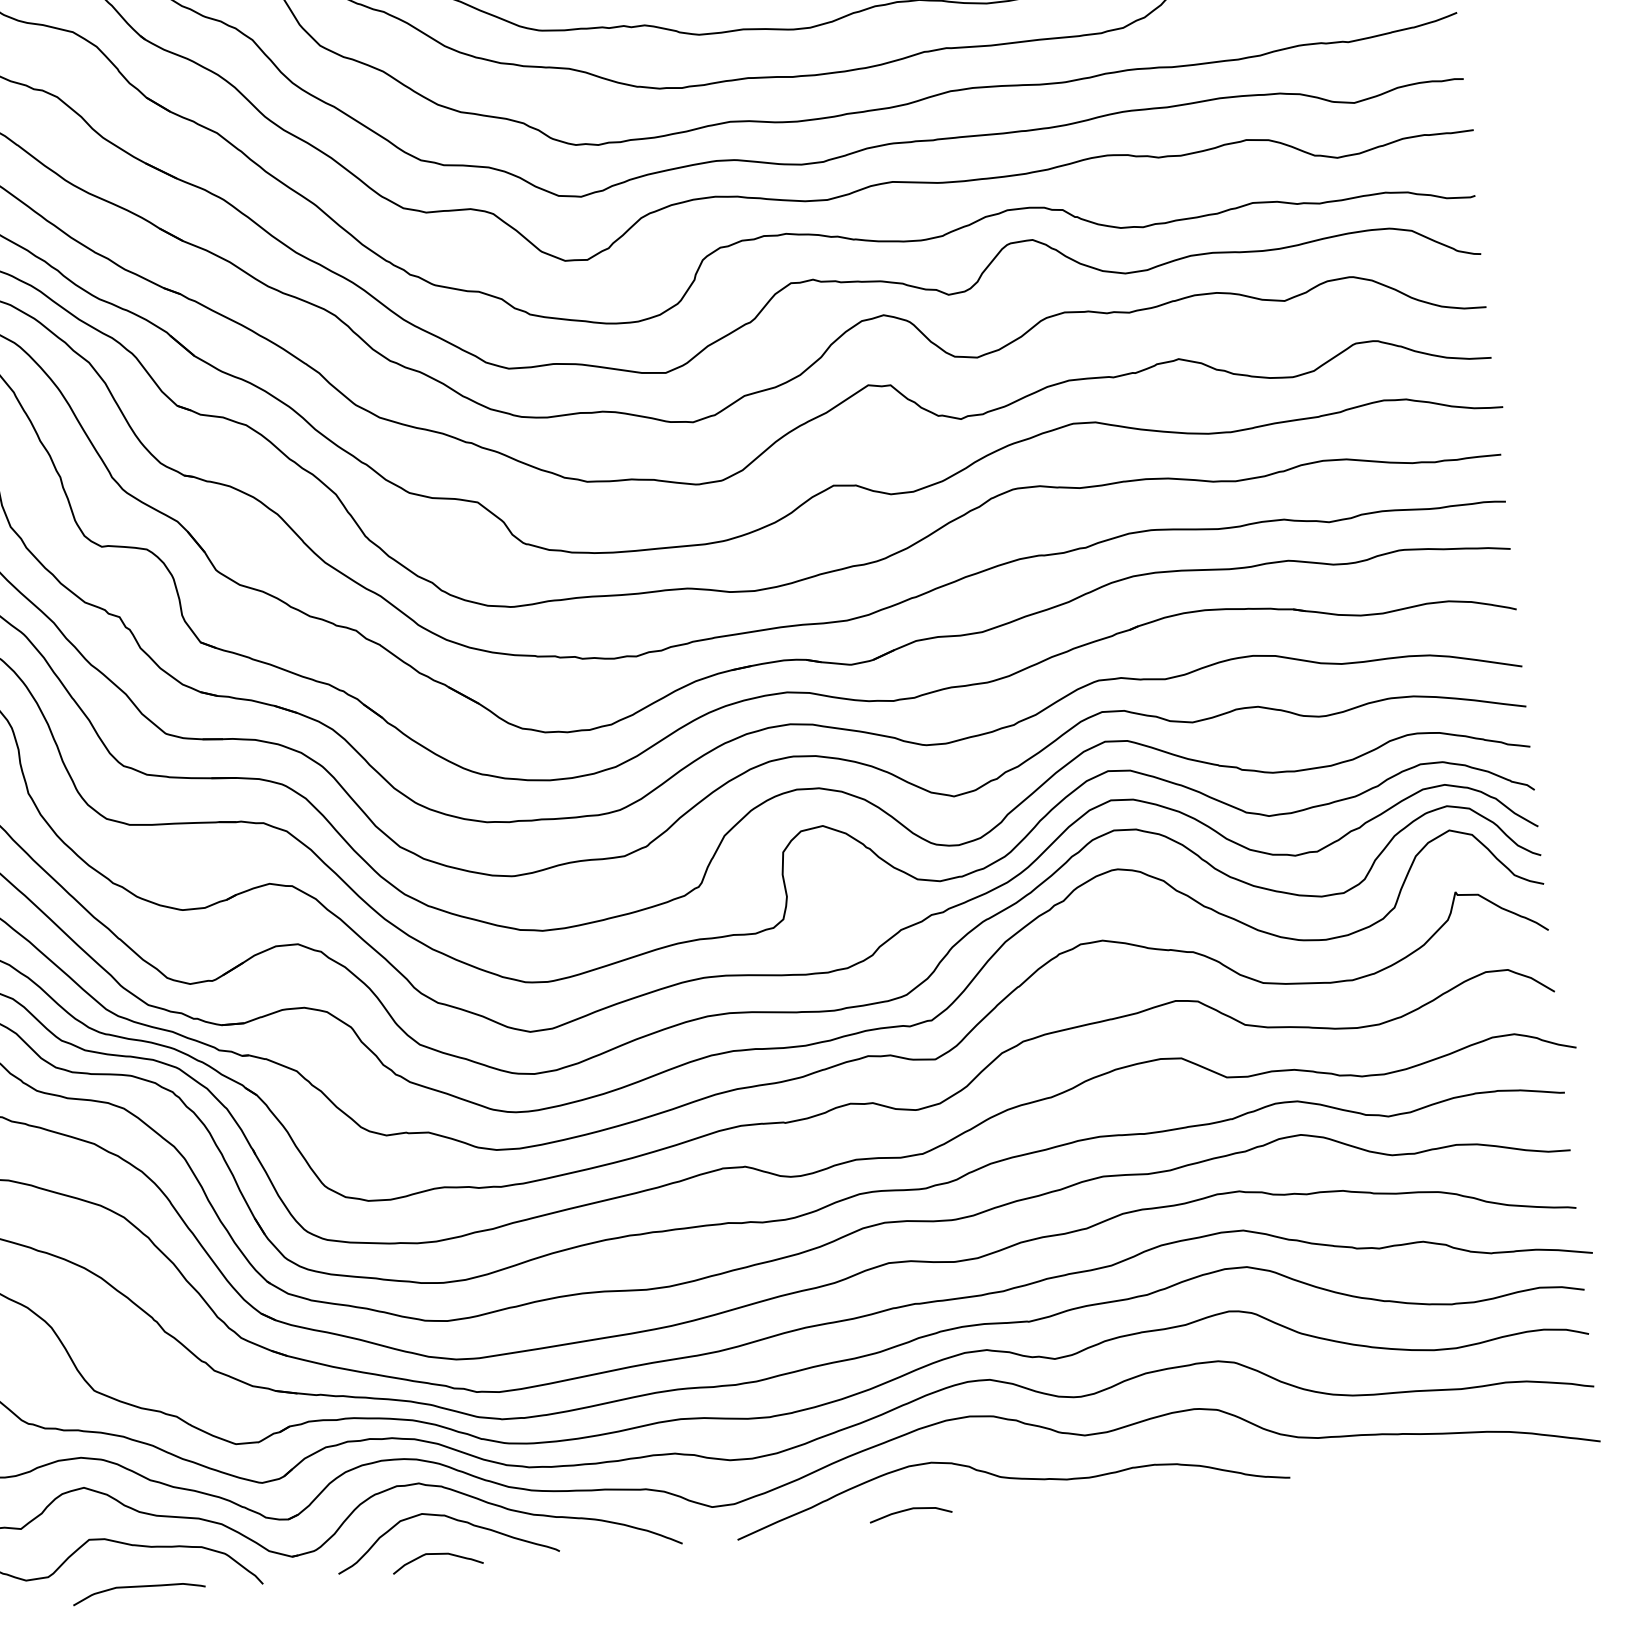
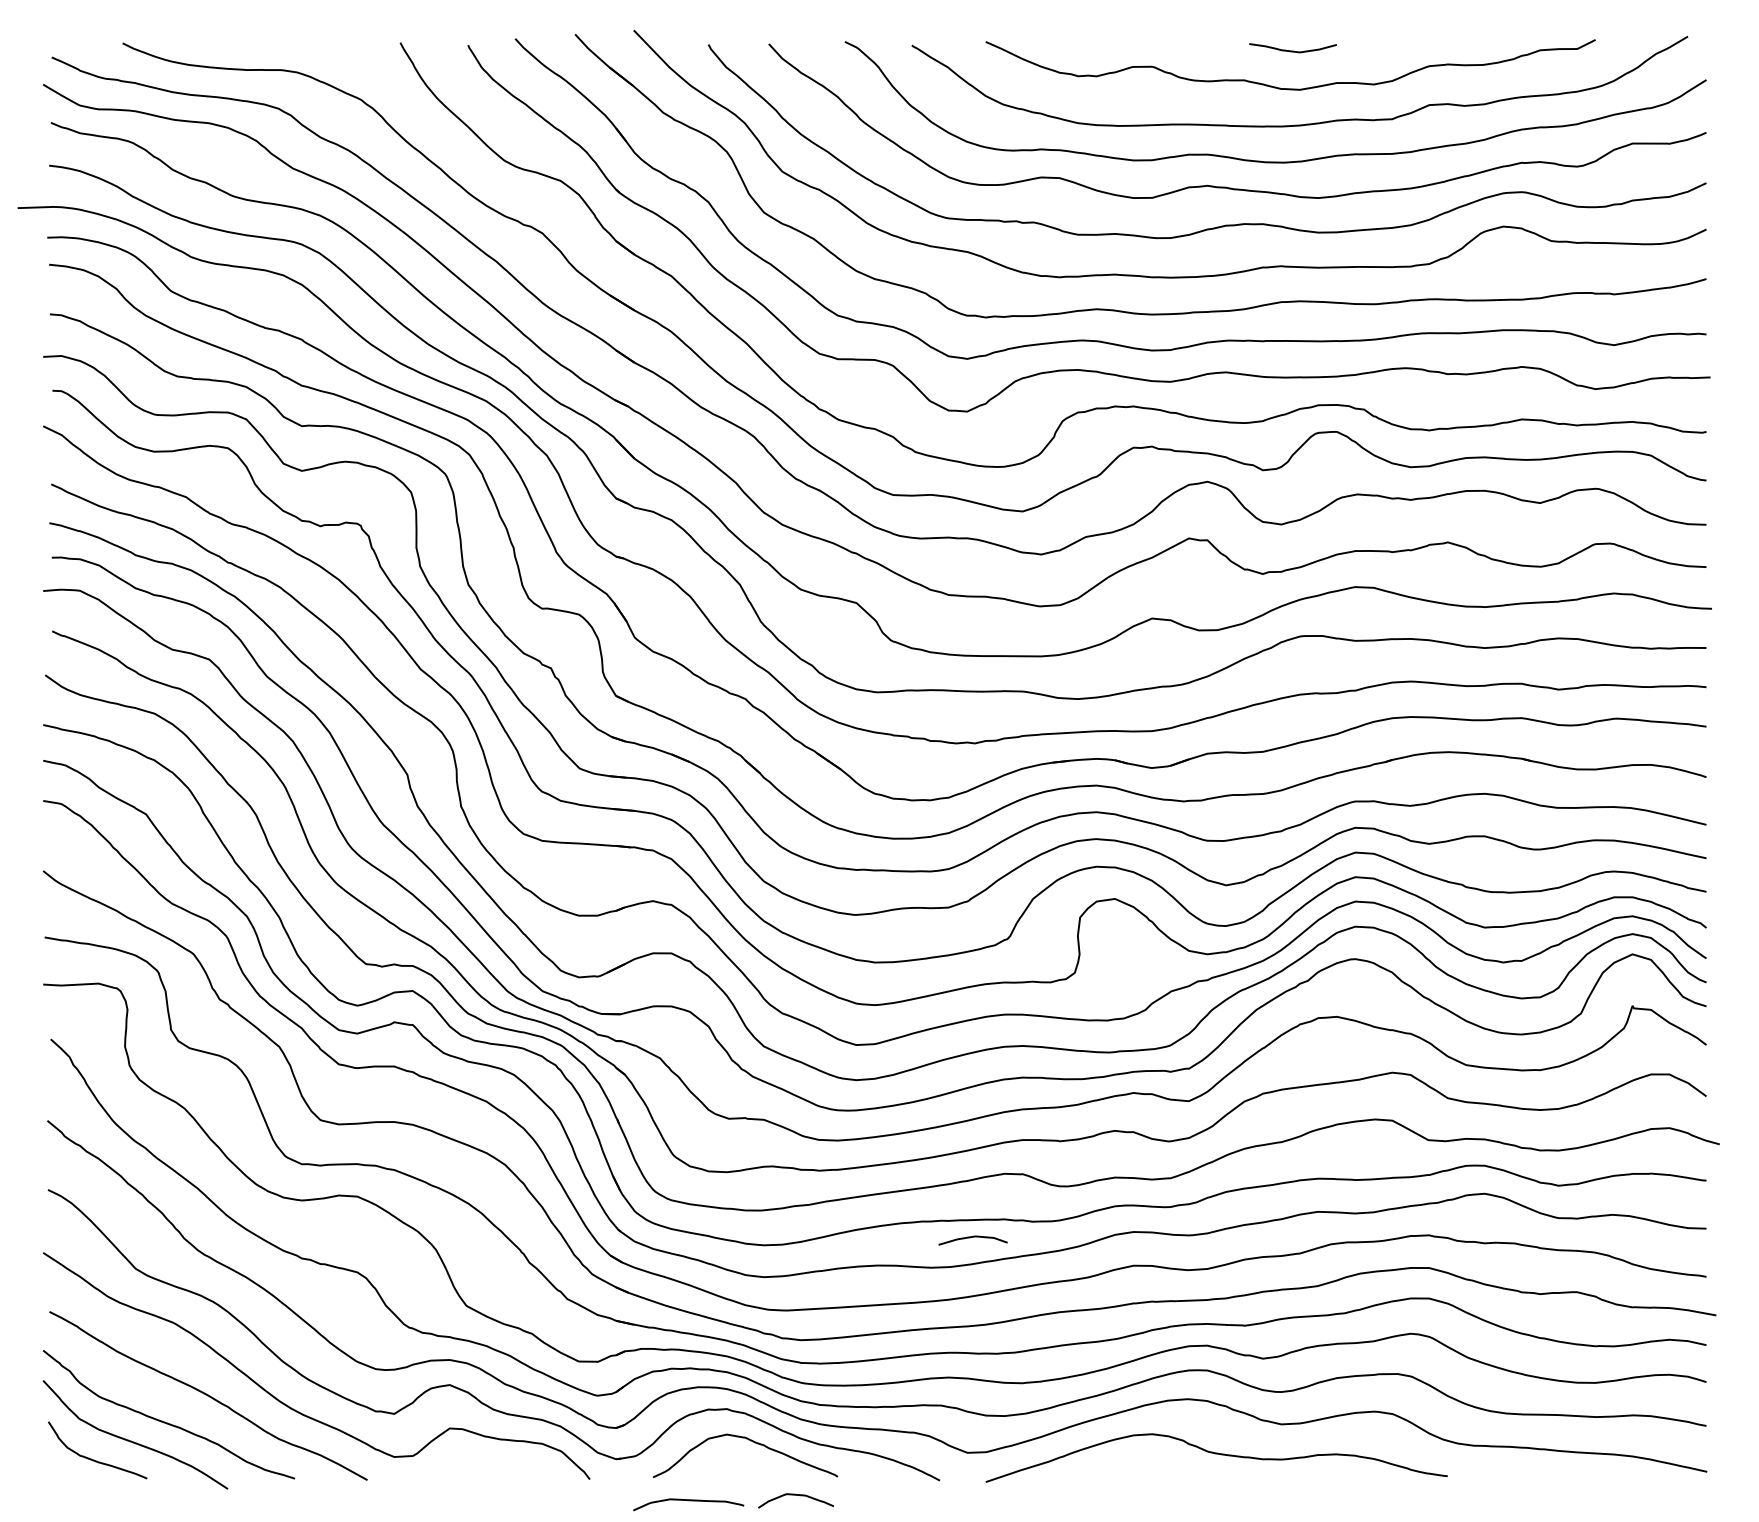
curve: (907, 1511) -> (970, 1238), moved
curve: (437, 1554) -> (796, 1495), moved
curve: (138, 1588) -> (688, 1501), moved

